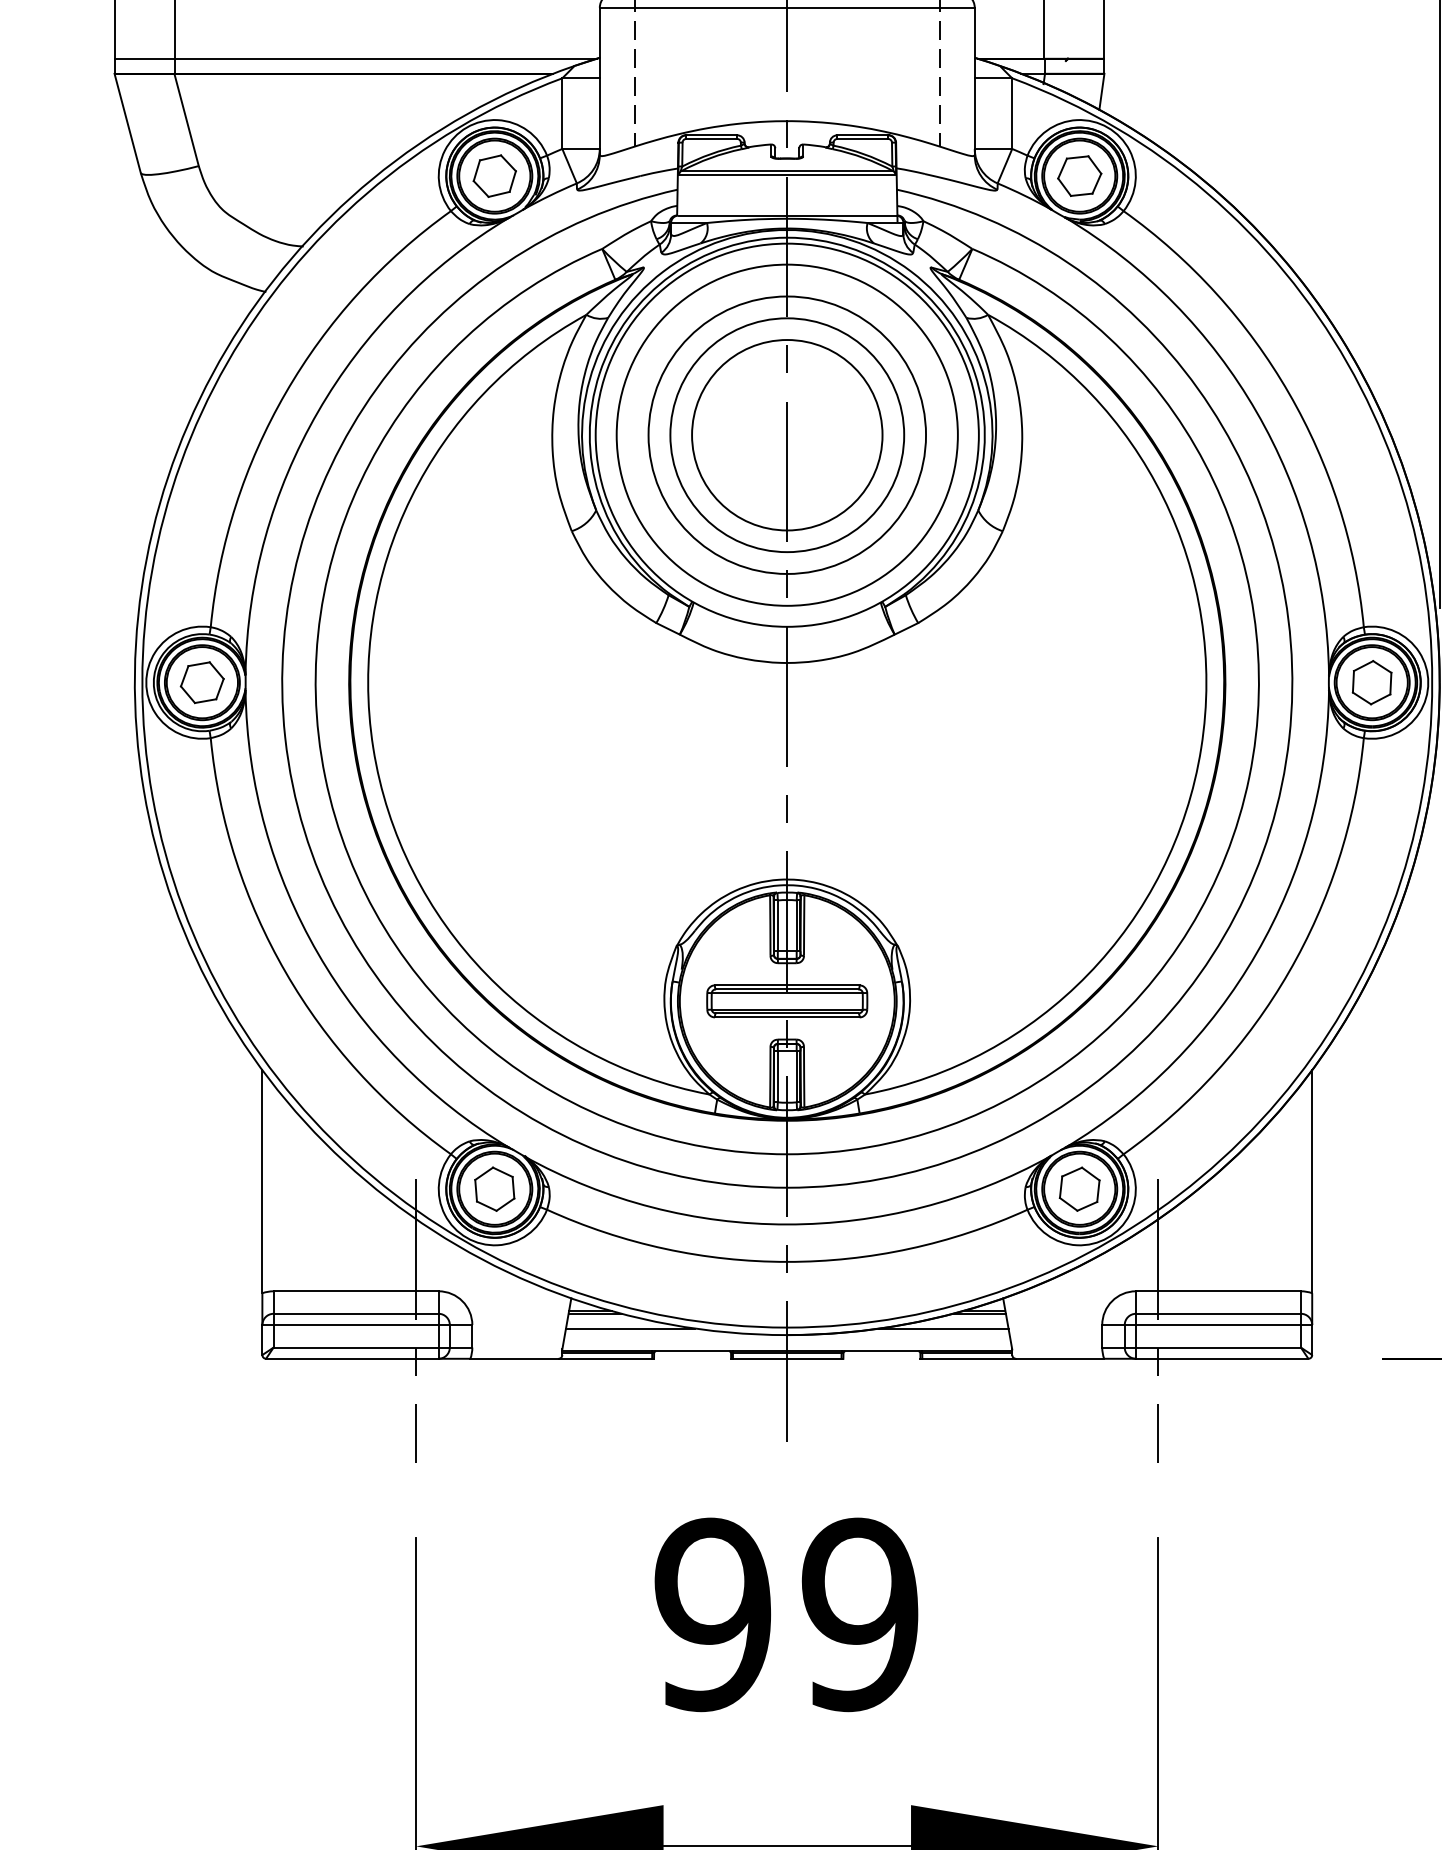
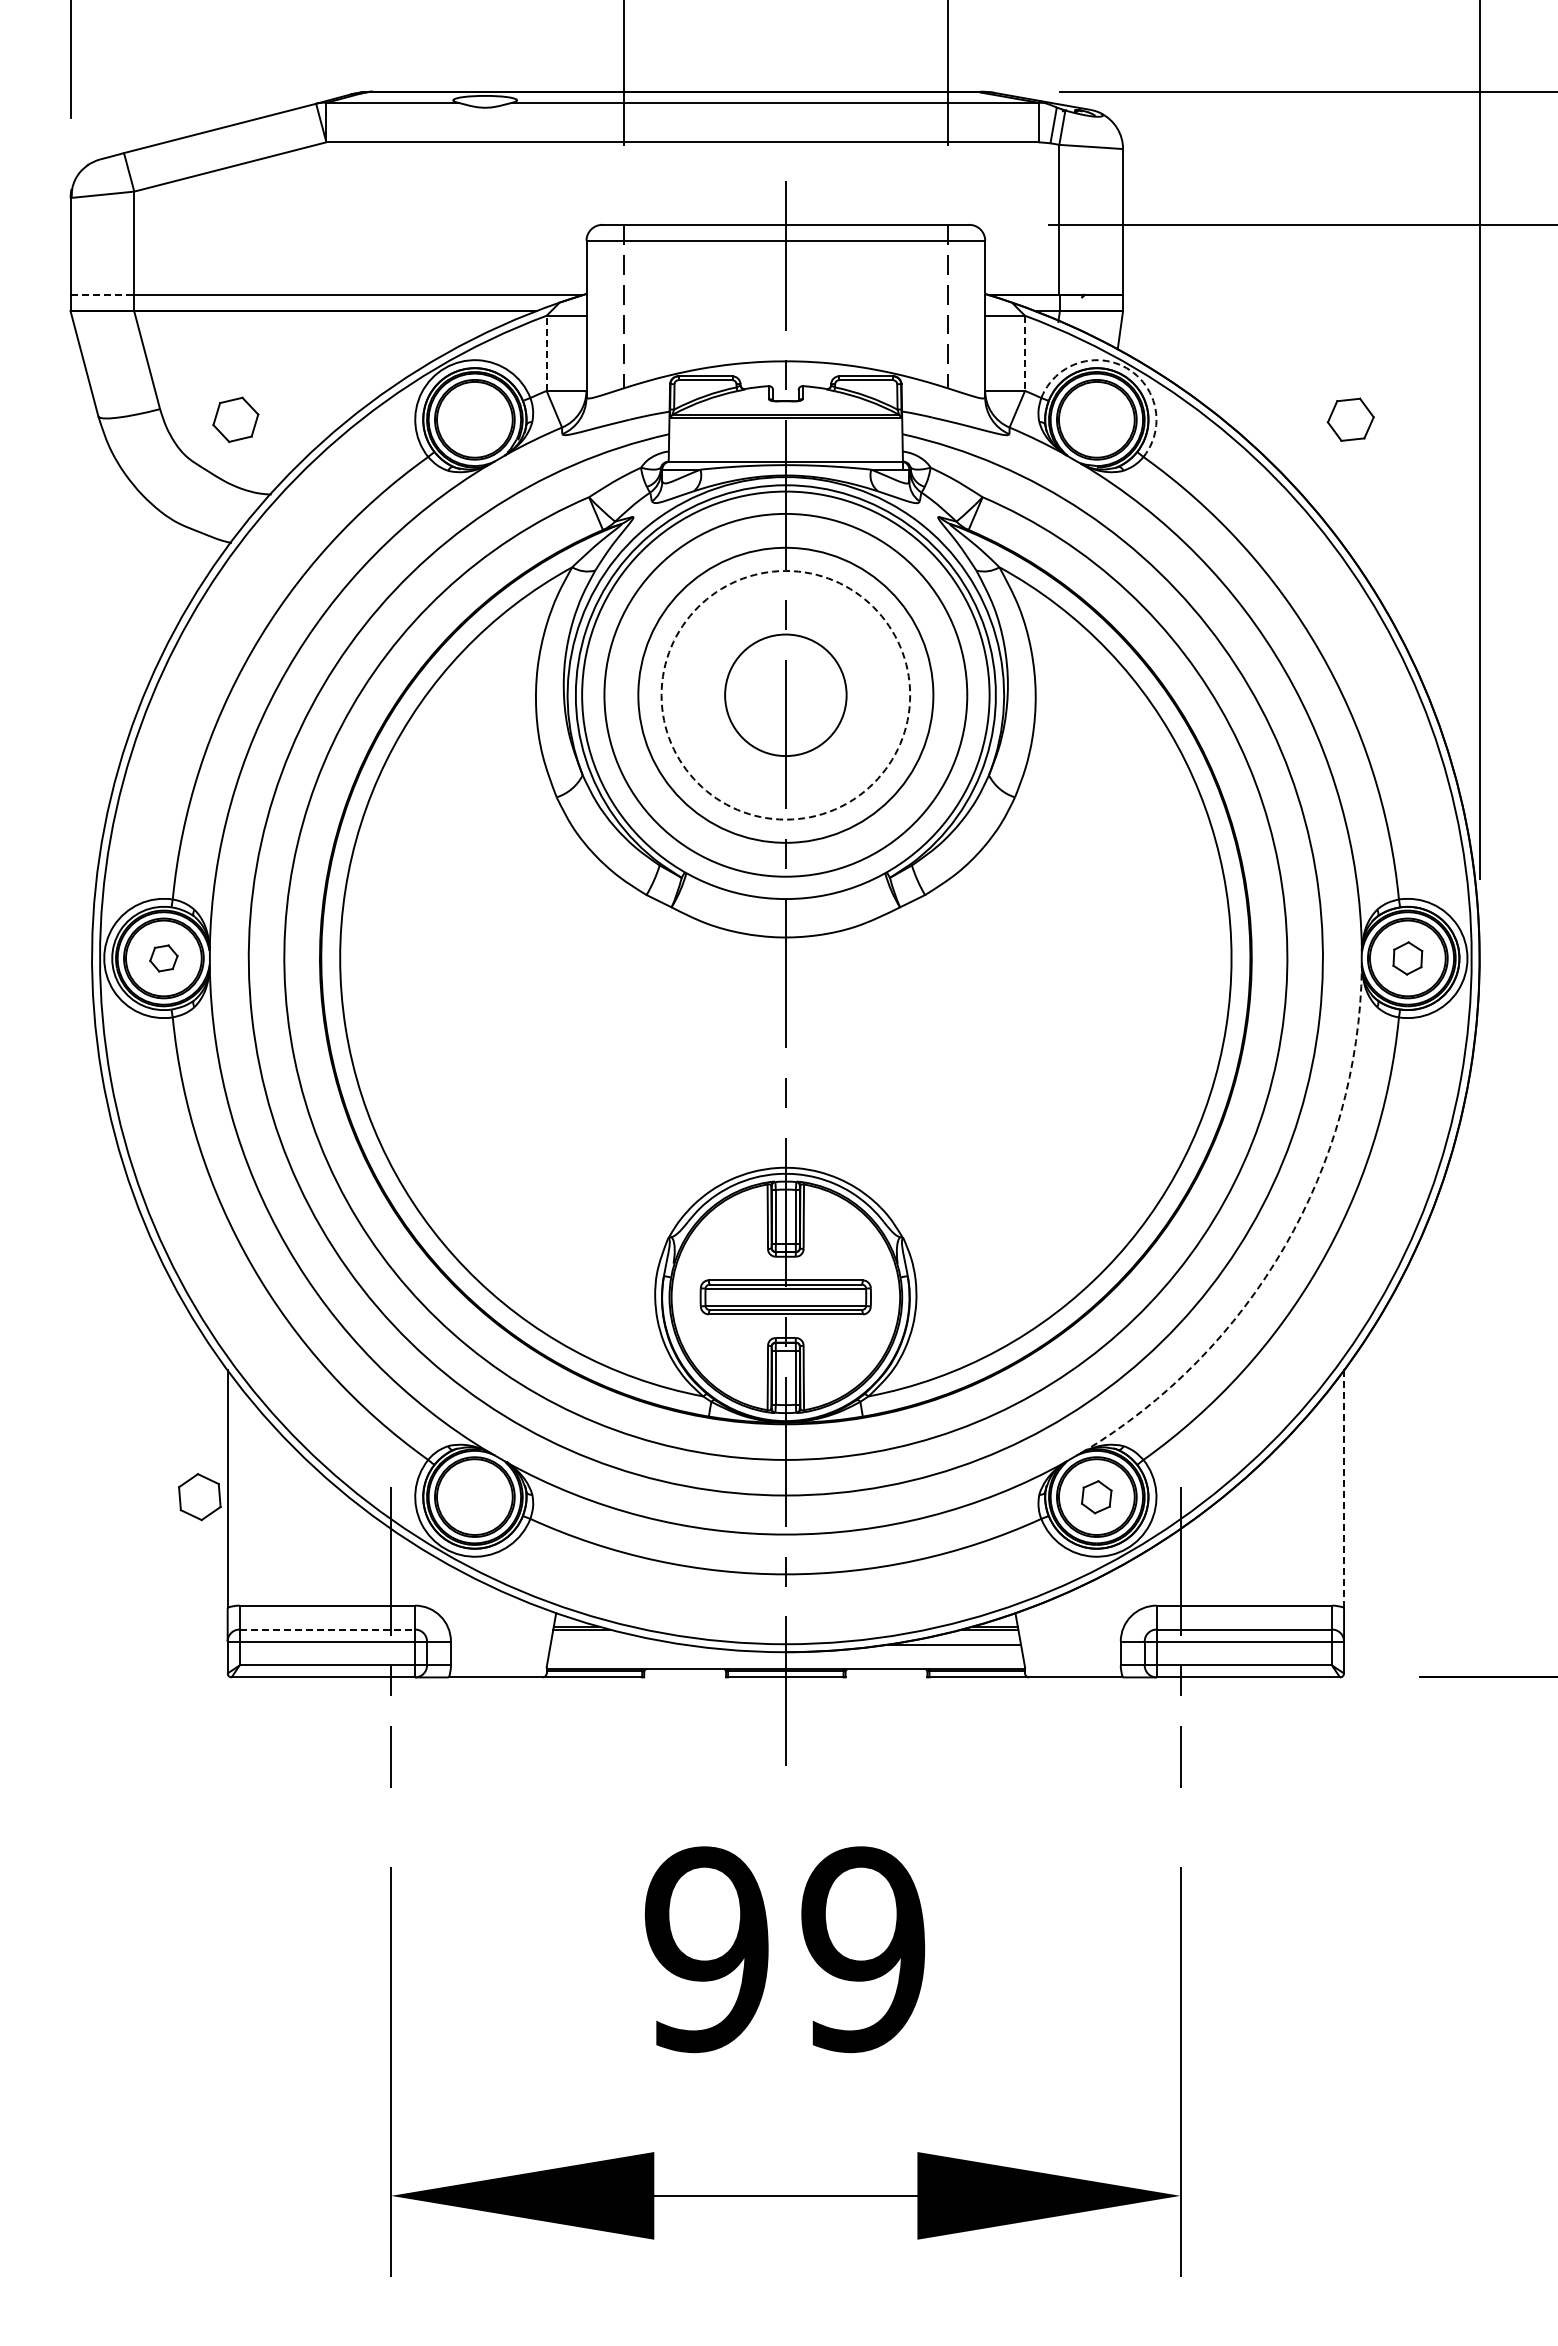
line: (144, 59) -> (102, 295), solid -> dashed
line: (562, 113) -> (546, 353), solid -> dashed
line: (1012, 113) -> (1025, 353), solid -> dashed
arc: (1107, 127) -> (1126, 368), solid -> dashed
part: (494, 175) -> (235, 419), moved
part: (1079, 175) -> (1350, 419), moved
circle: (786, 435) -> (785, 695), size x0.6
circle: (786, 435) -> (785, 695), solid -> dashed
part: (202, 682) -> (163, 958), size x0.6
part: (1371, 682) -> (1407, 958), size x0.7
arc: (1256, 953) -> (1284, 1246), solid -> dashed
line: (1312, 1181) -> (1344, 1488), solid -> dashed
part: (494, 1189) -> (199, 1497), moved
part: (1079, 1189) -> (1096, 1497), size x0.7
line: (356, 1313) -> (327, 1629), solid -> dashed
line: (629, 1328) -> (618, 1645), removed

